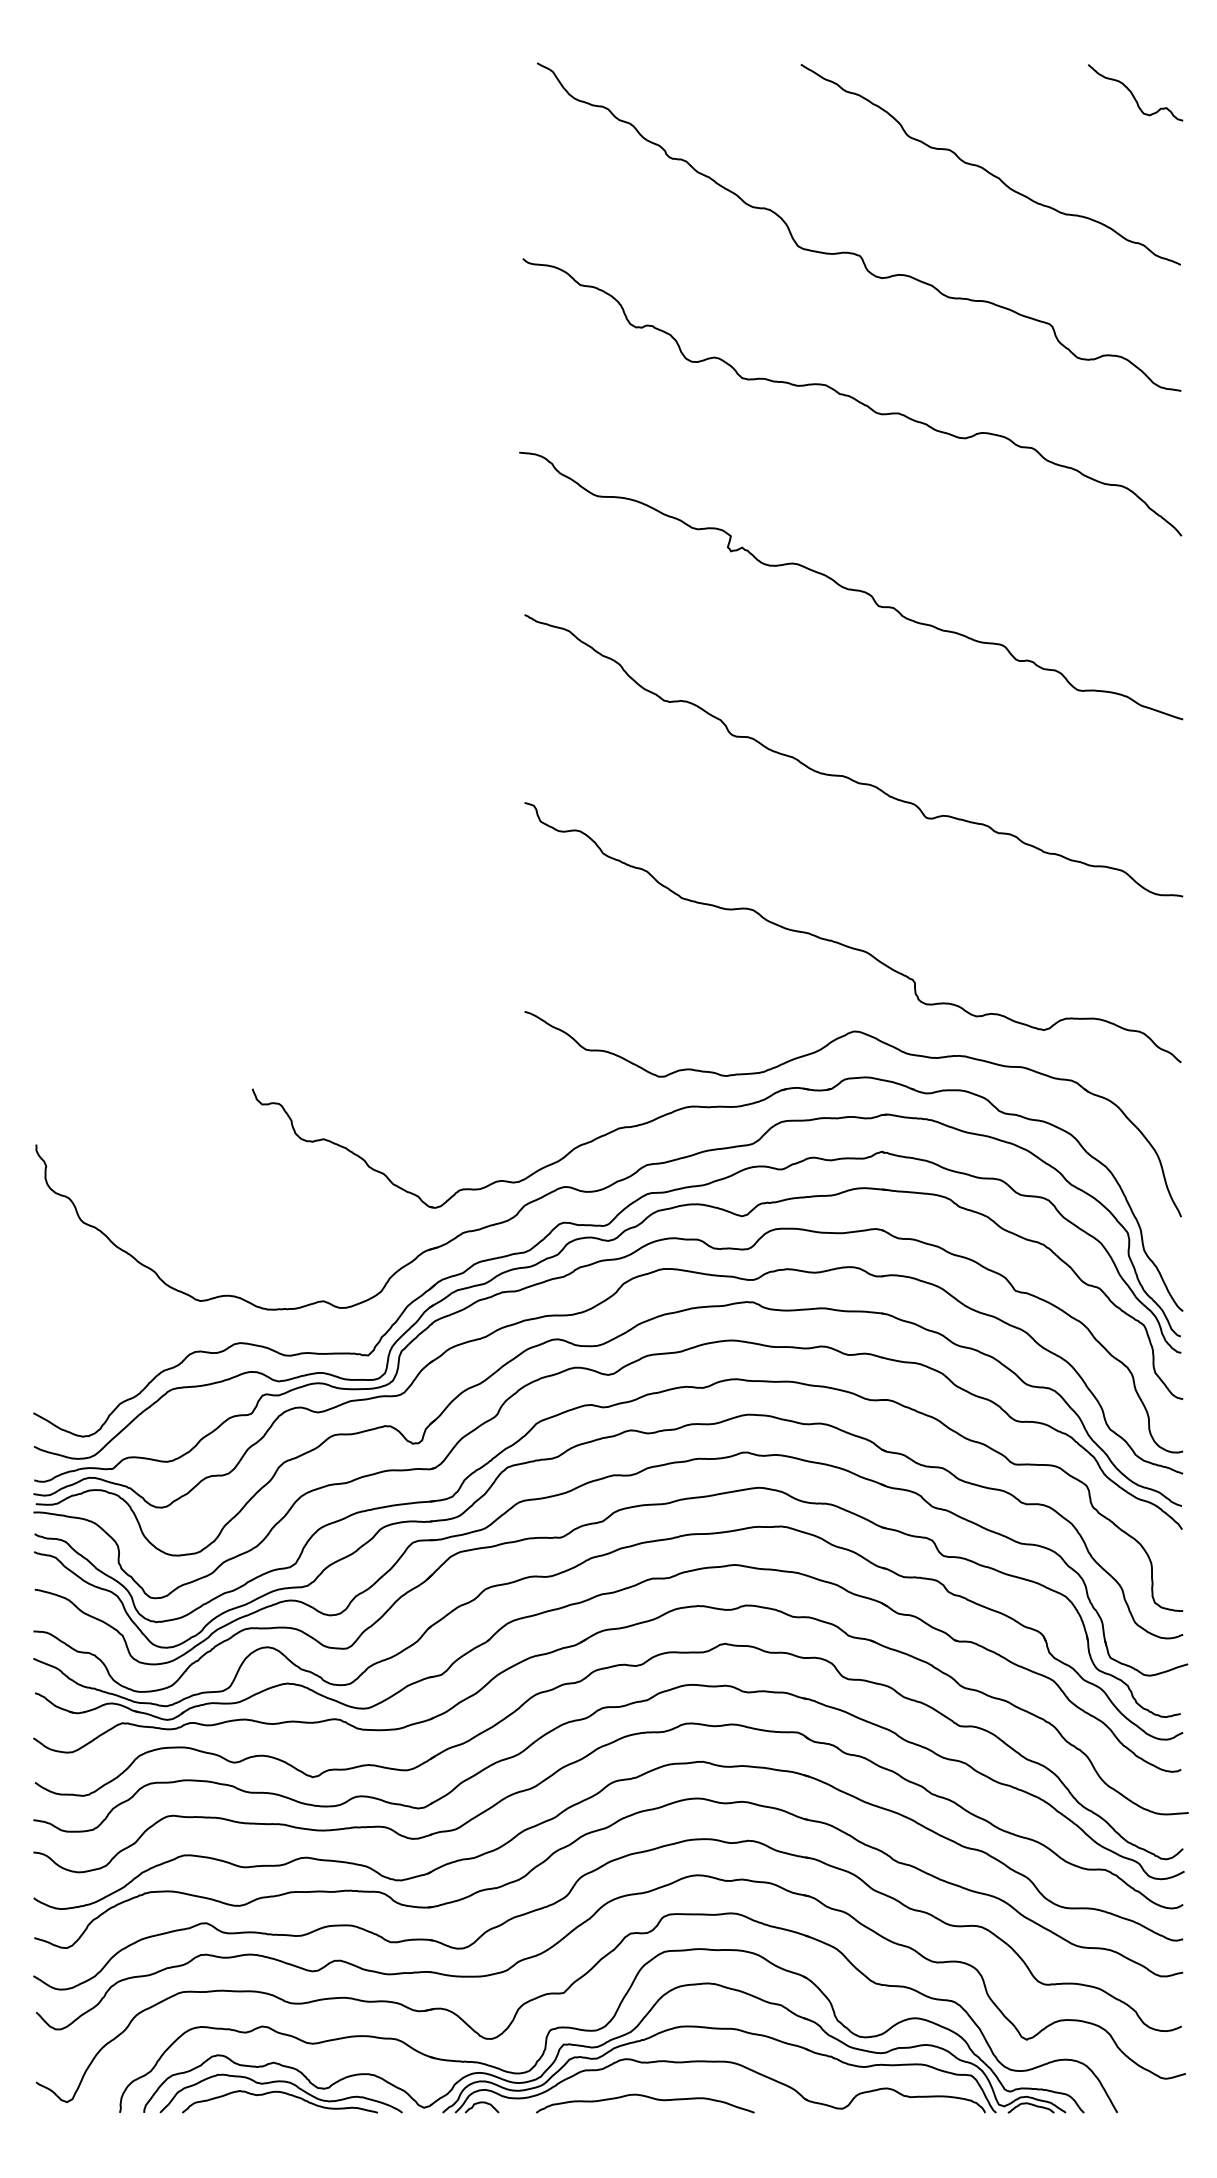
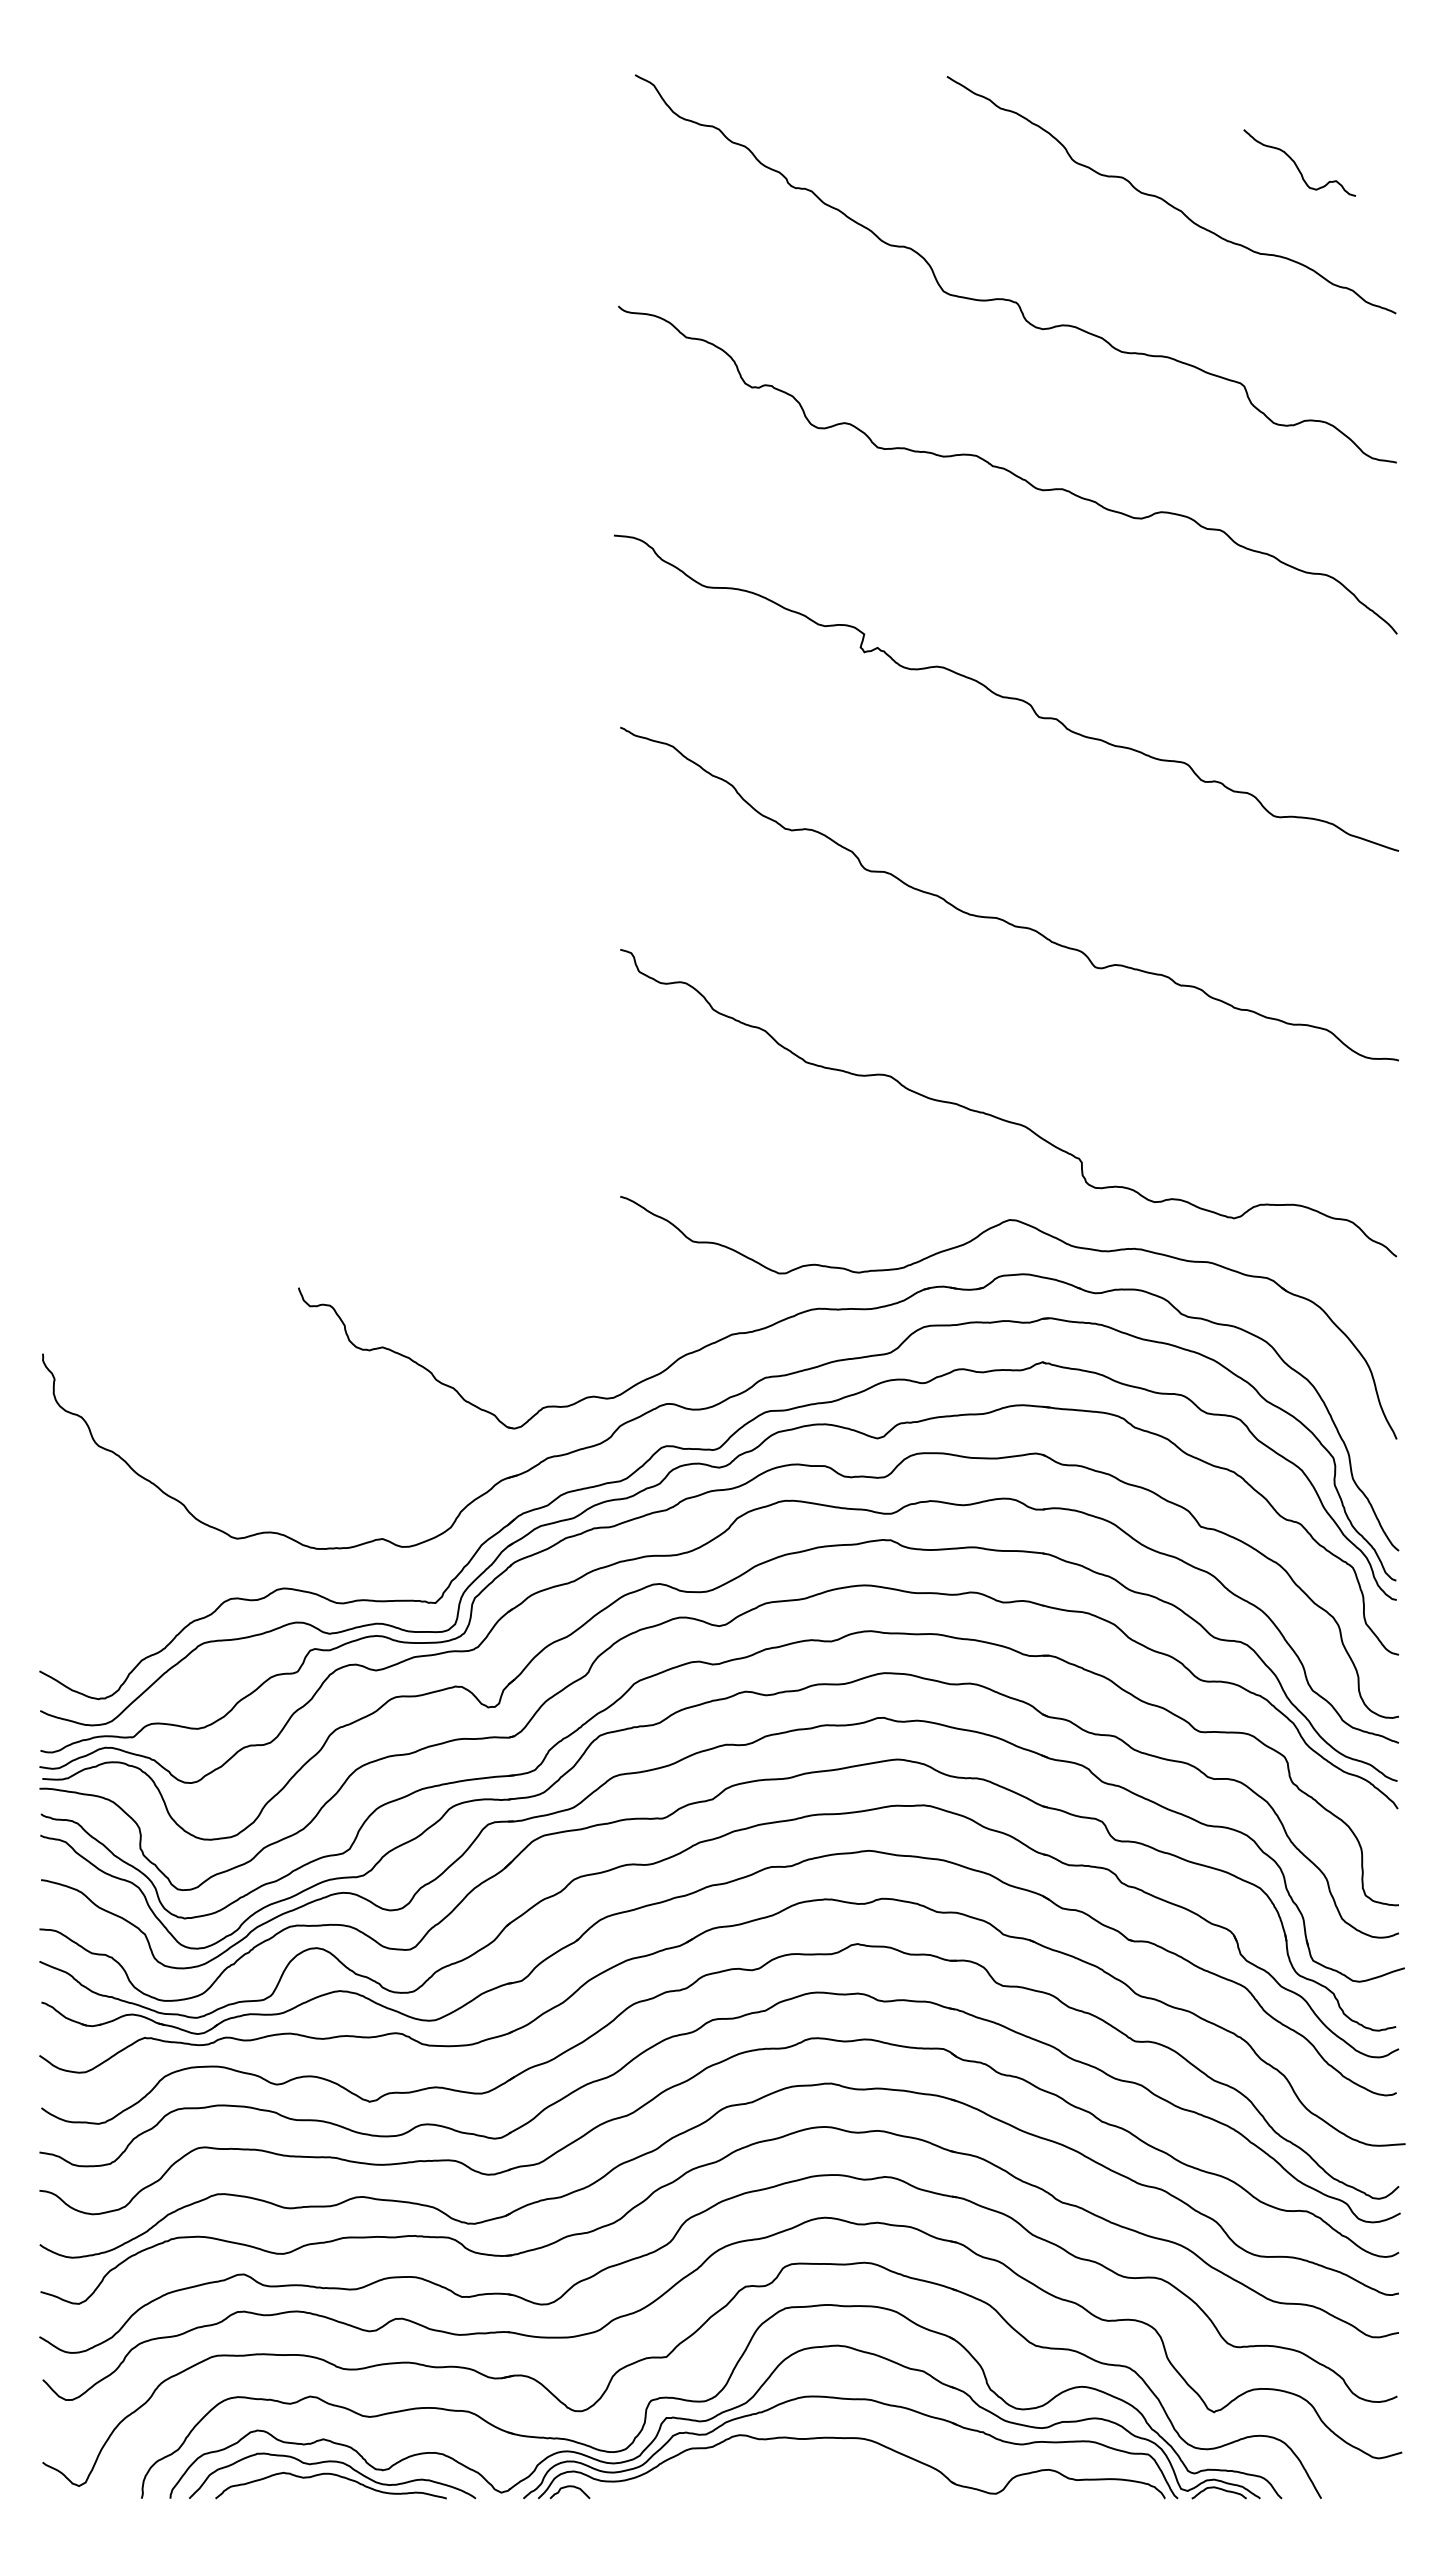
curve: (1132, 93) -> (1296, 163), moved
curve: (645, 2097) -> (763, 2480), removed

